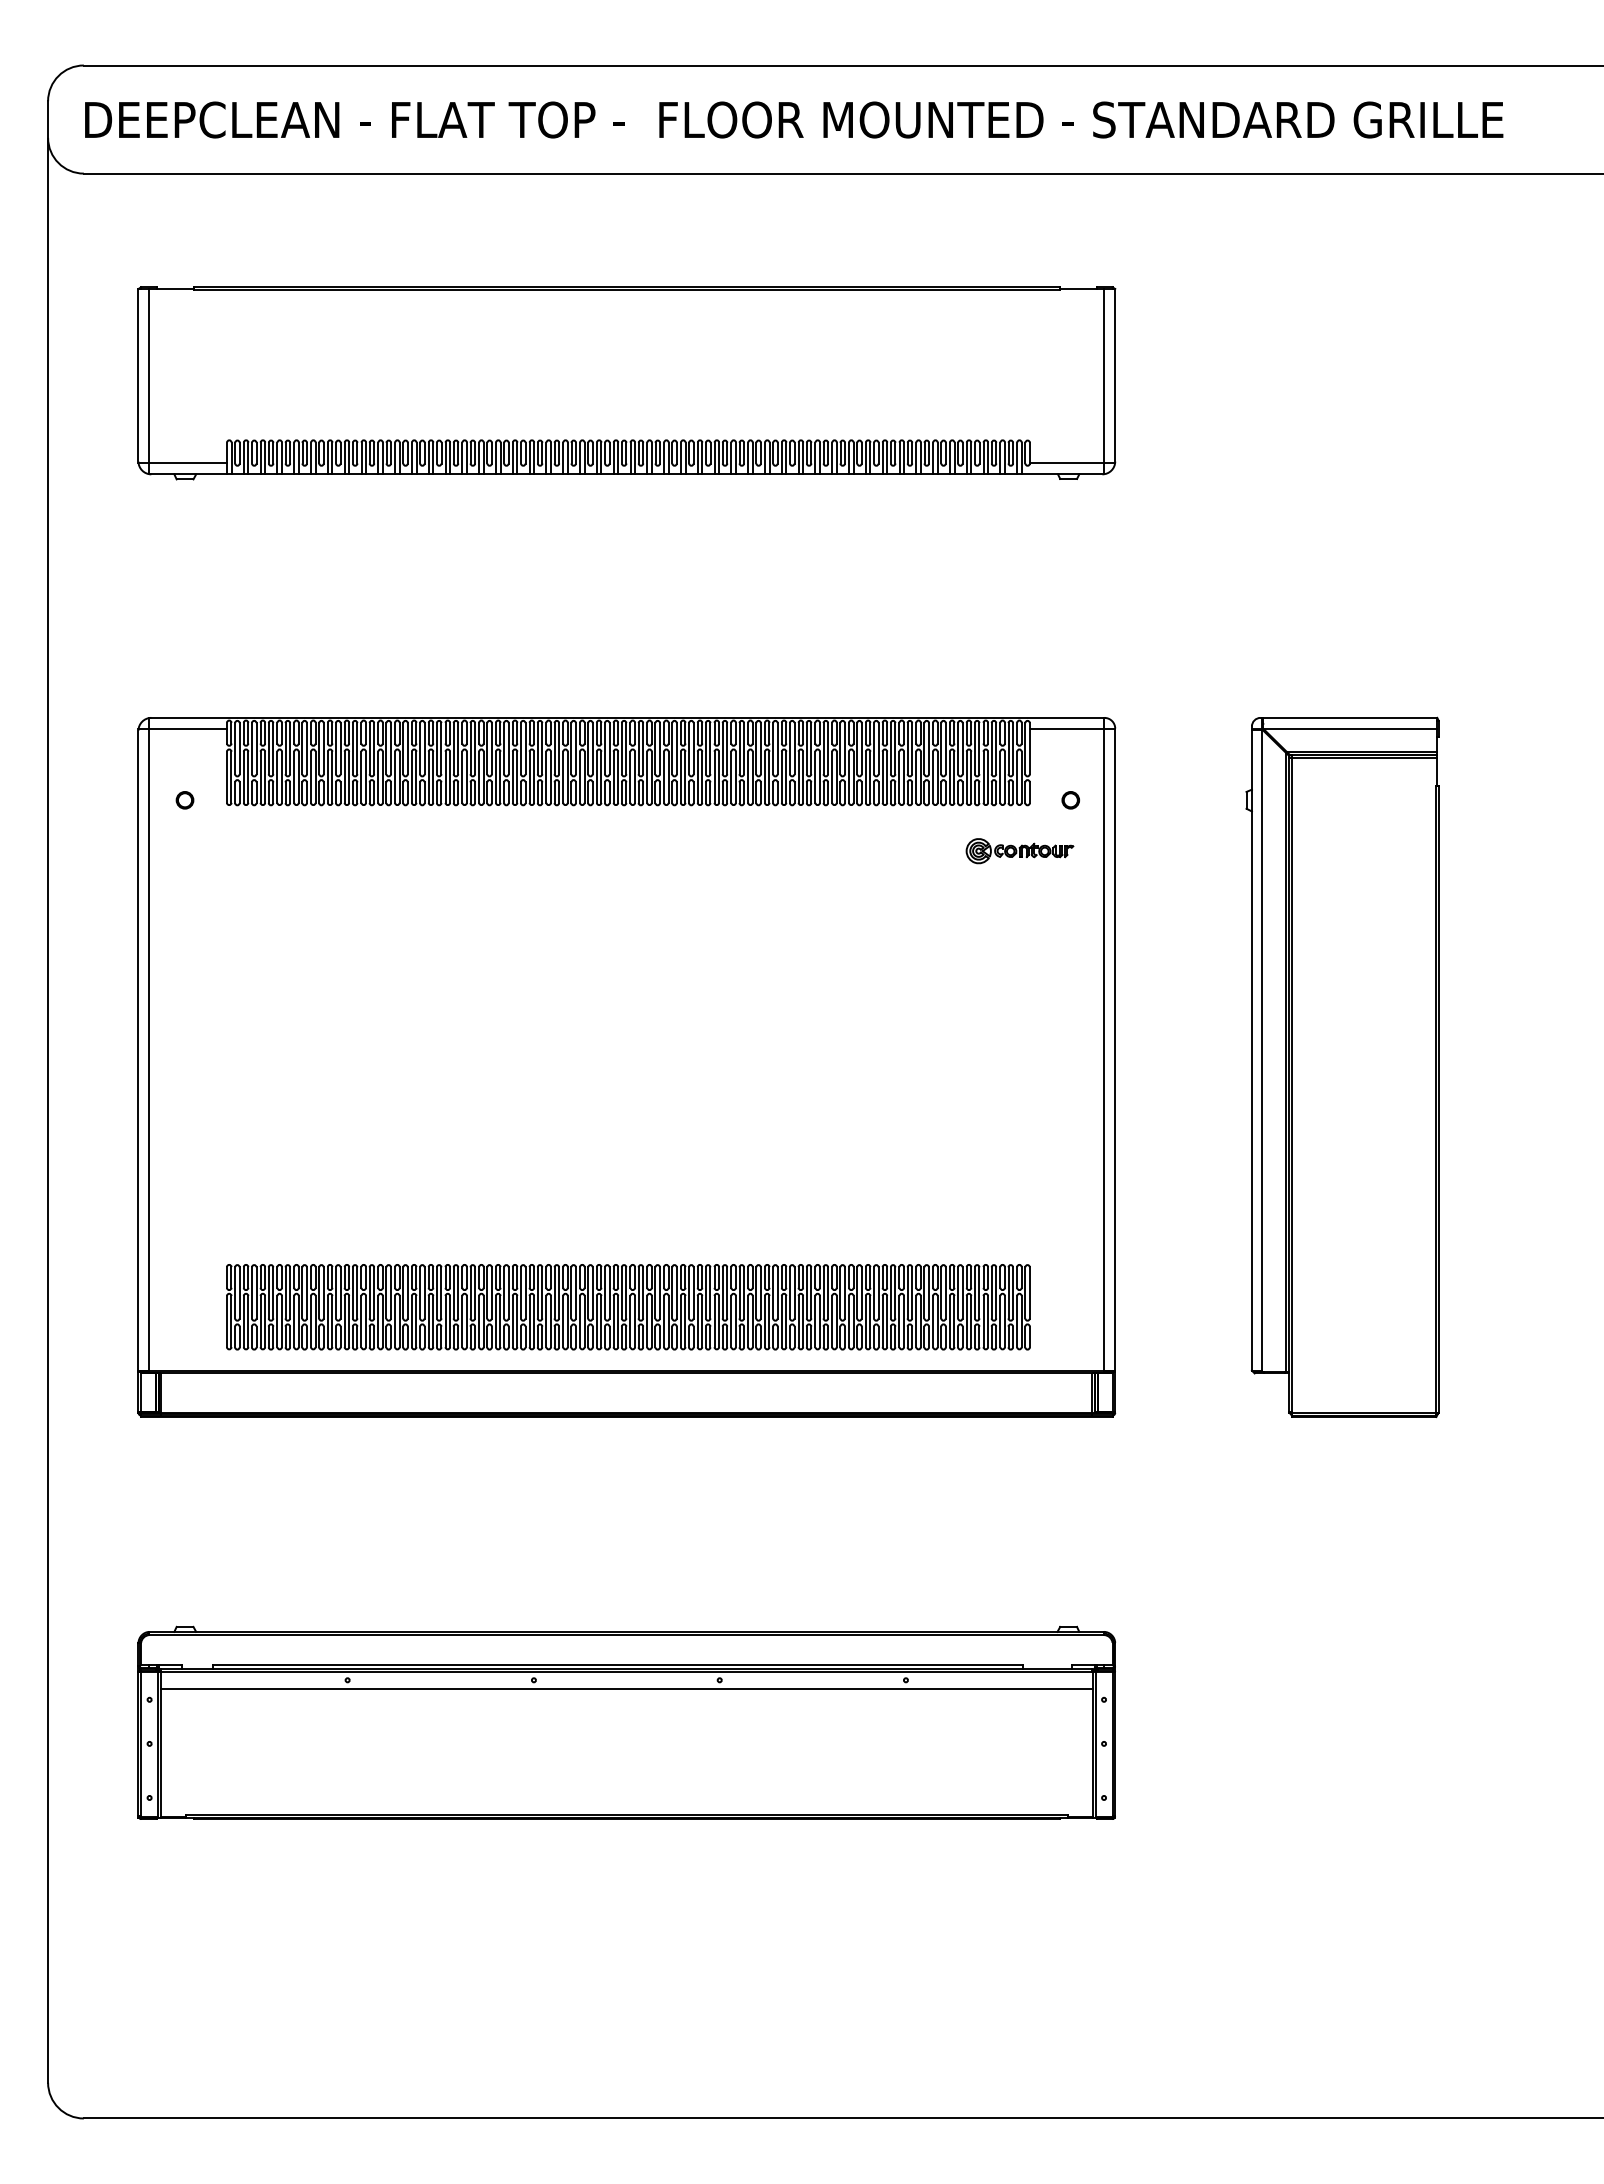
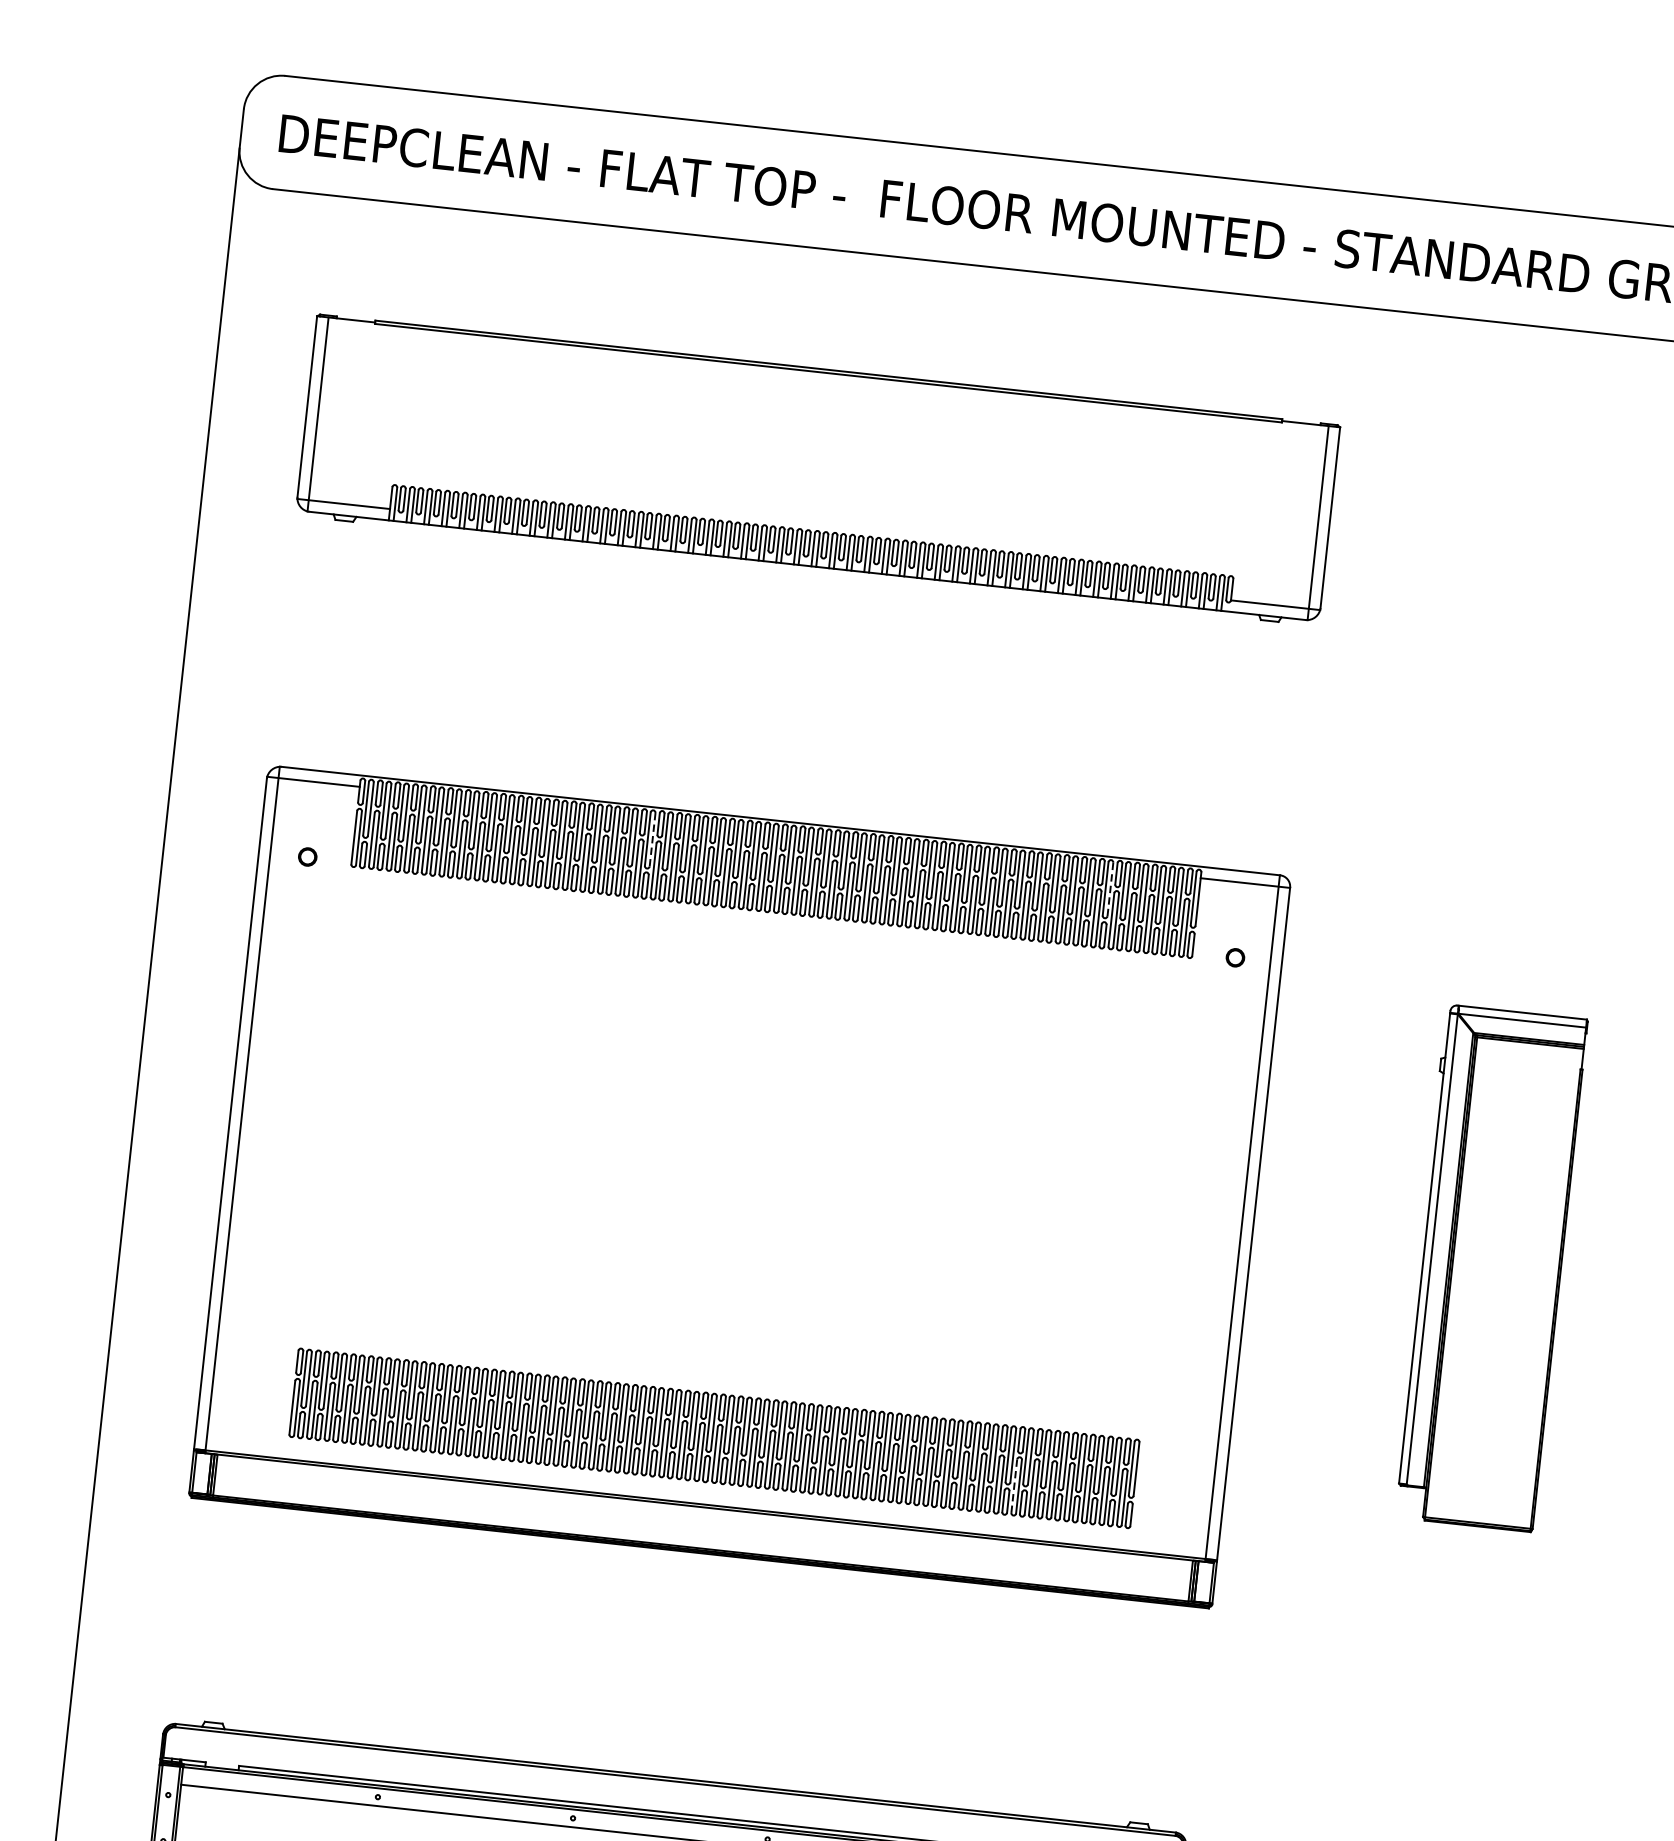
line: (508, 748) -> (652, 839), solid -> dashed
line: (945, 748) -> (1110, 889), solid -> dashed
part: (1019, 851) -> (1175, 1005), removed
part: (1342, 1066) -> (1489, 1267), size x0.7
line: (916, 1321) -> (1014, 1486), solid -> dashed

